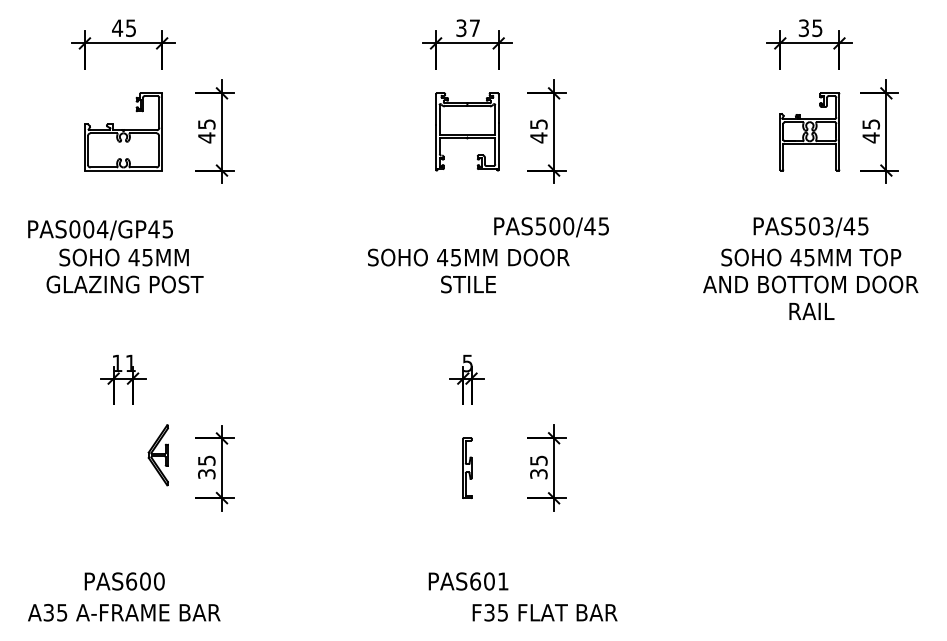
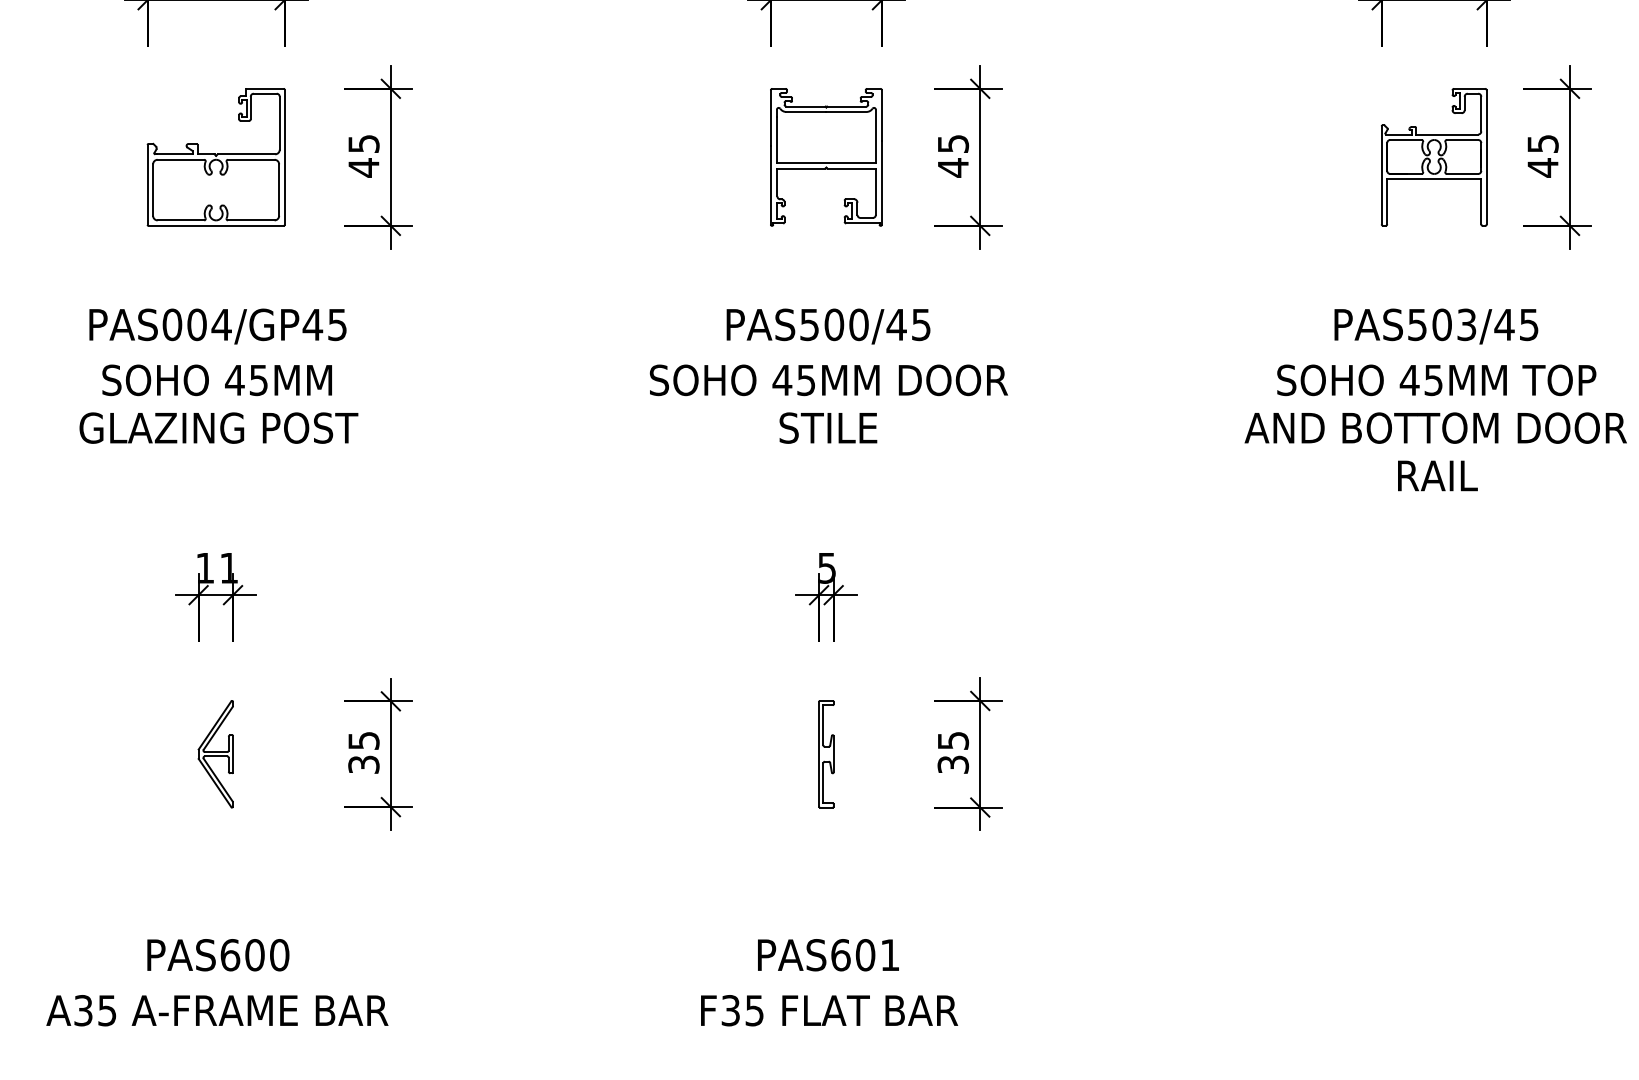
text: (551, 227) -> (828, 326), moved
text: (100, 230) -> (217, 326), moved
part: (157, 455) -> (214, 754), moved
text: (544, 612) -> (828, 1010), moved

